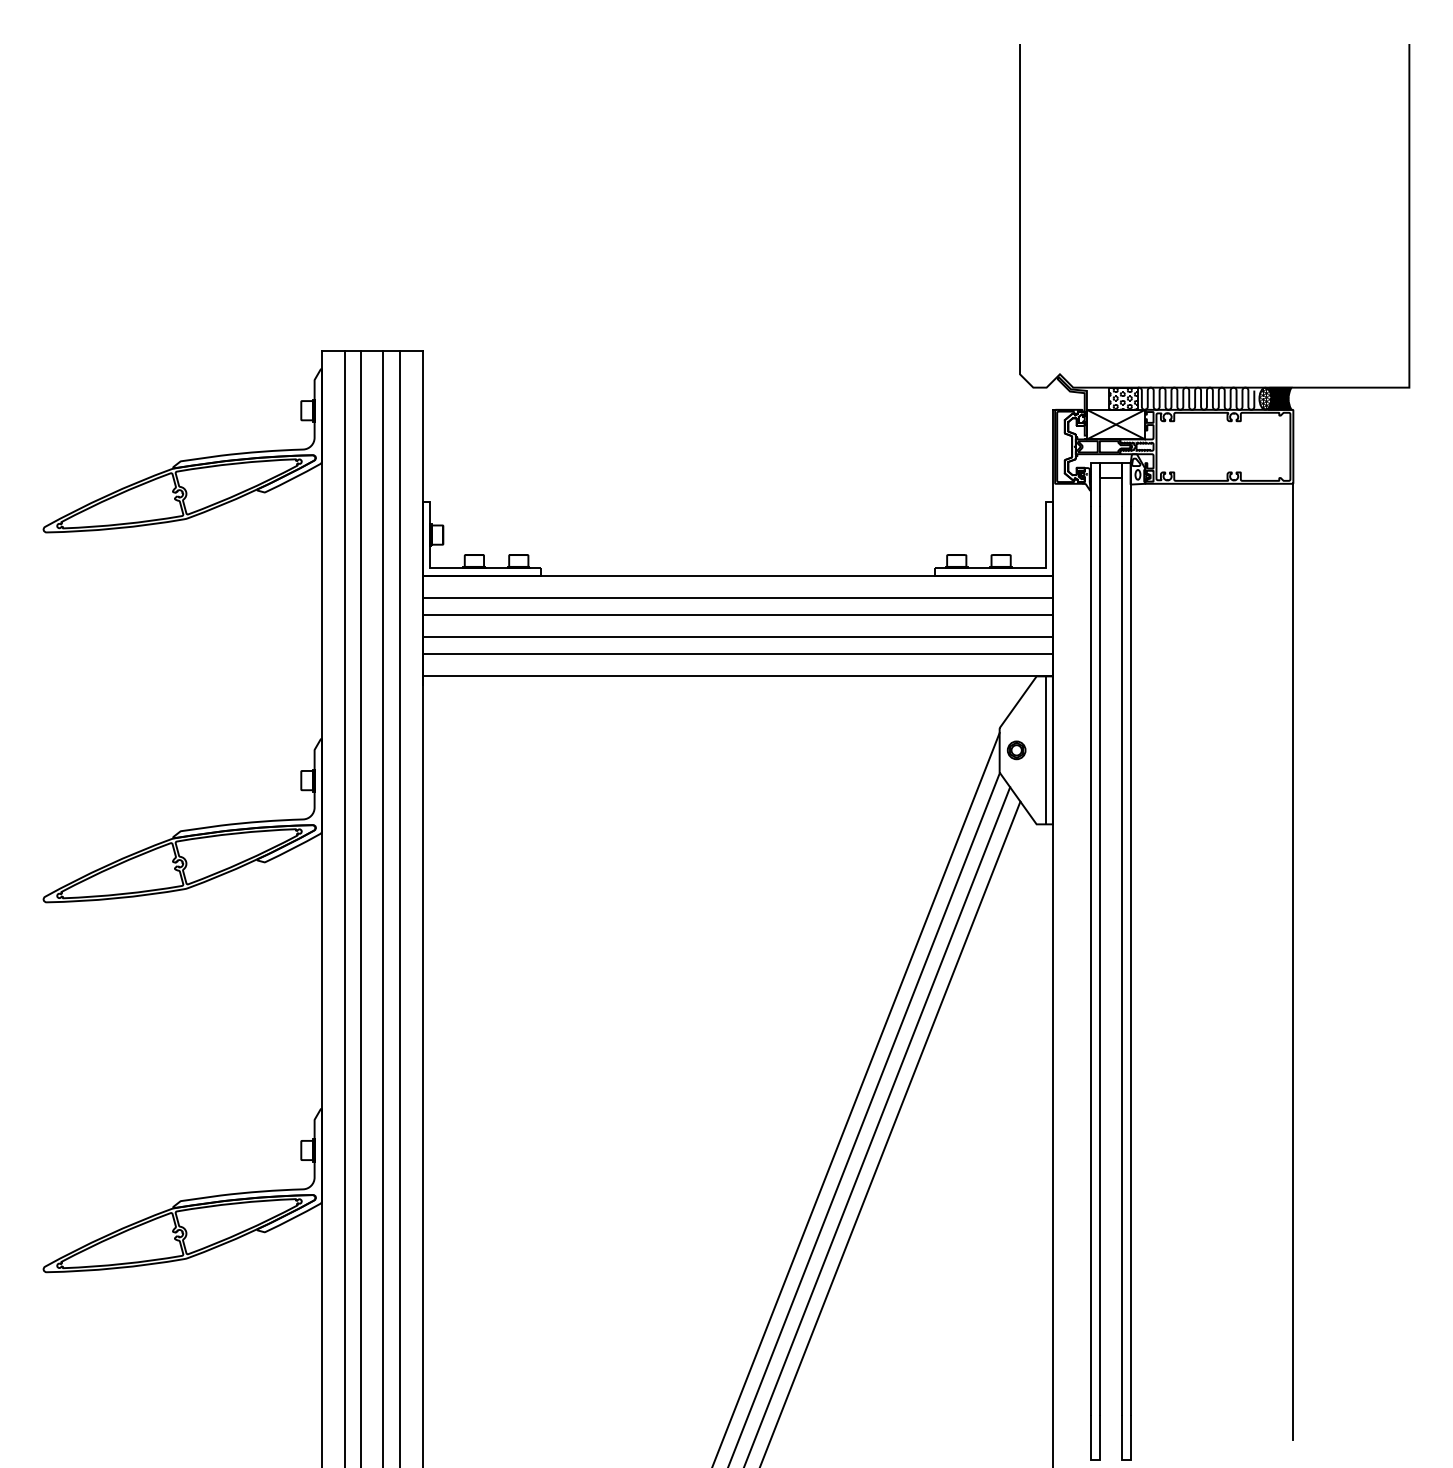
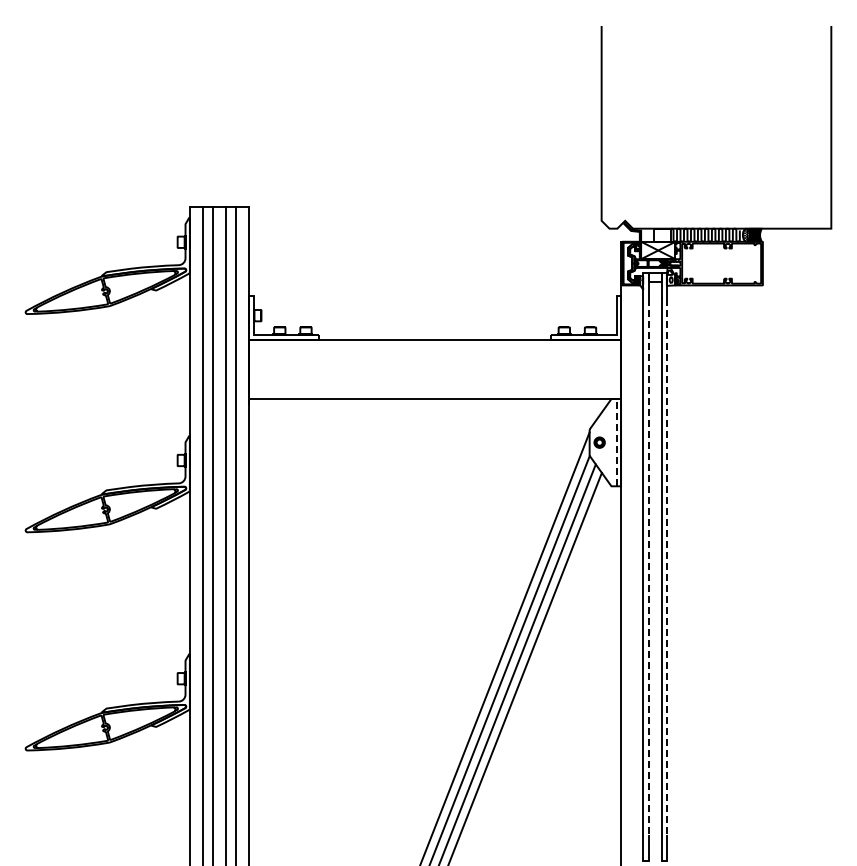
hatch: (1123, 397) -> (662, 234), removed
line: (738, 597) -> (435, 352), removed
line: (738, 614) -> (435, 362), removed
line: (738, 636) -> (435, 375), removed
line: (738, 653) -> (435, 385), removed
line: (1045, 750) -> (616, 442), solid -> dashed
line: (1292, 960) -> (762, 566), removed
line: (1099, 962) -> (648, 567), solid -> dashed
line: (1129, 962) -> (666, 567), solid -> dashed

